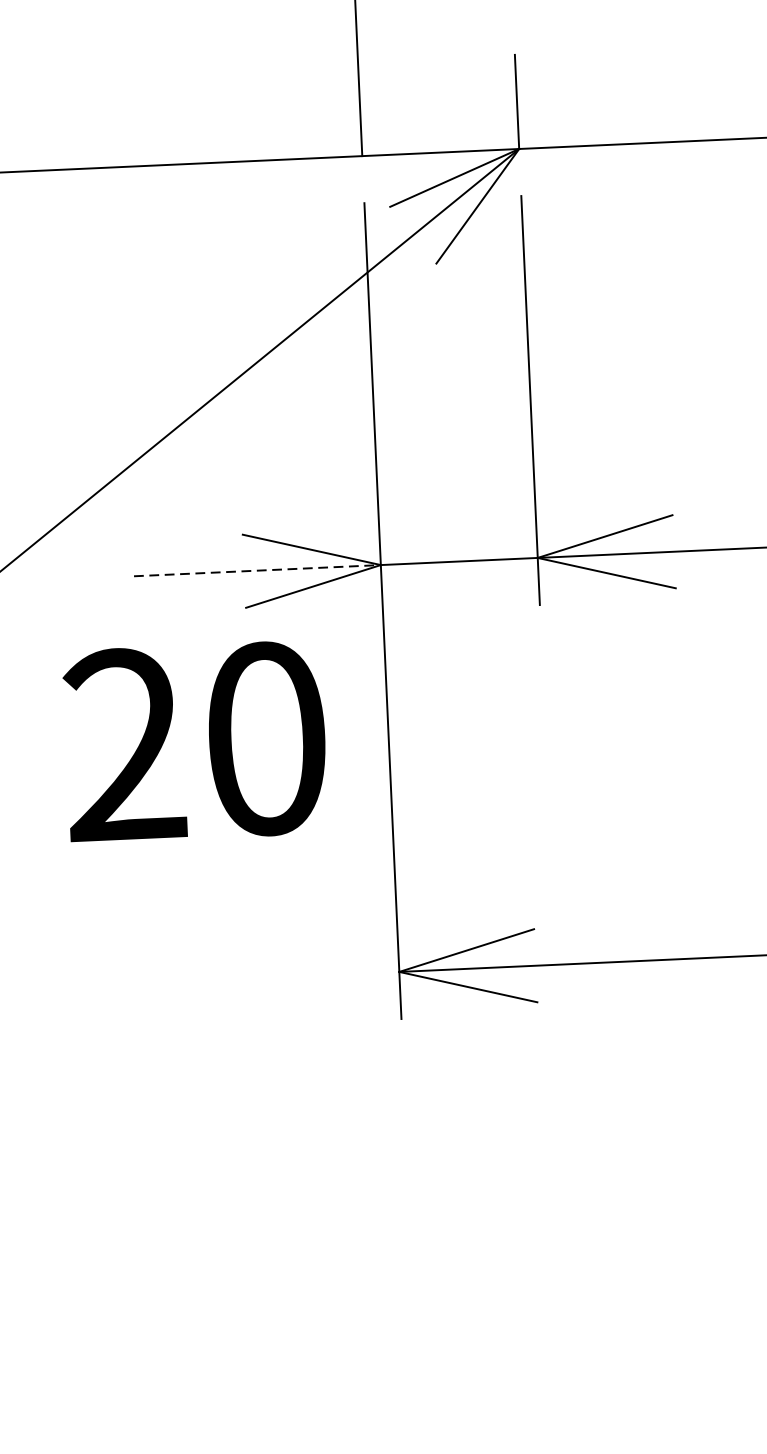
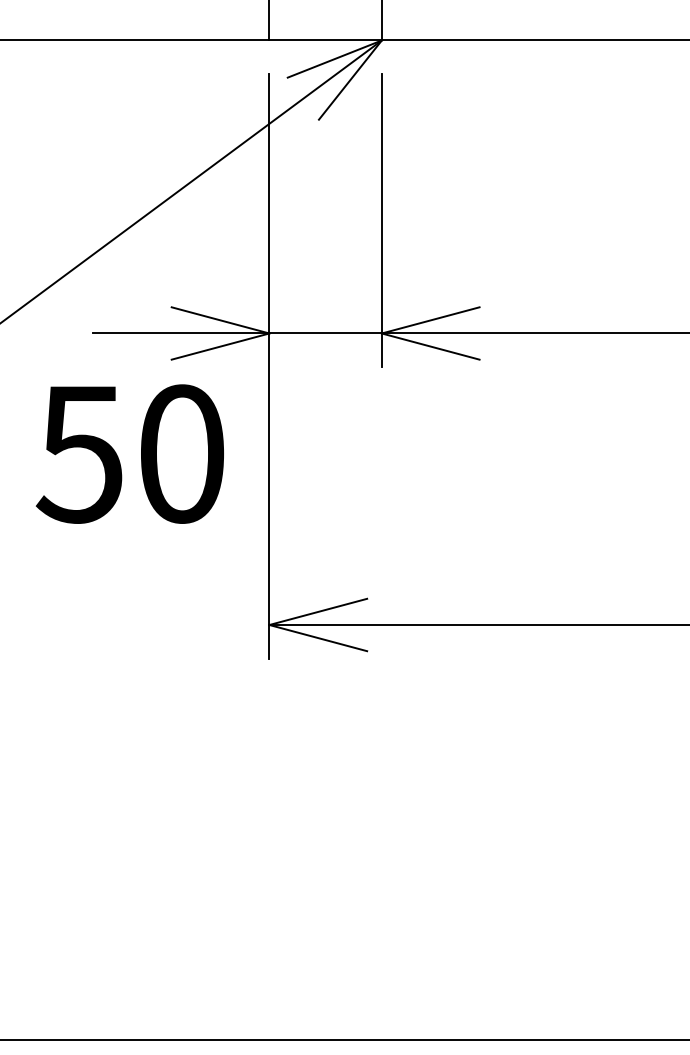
line: (258, 570) -> (181, 333), dashed -> solid
text: (121, 744) -> (78, 453), 20 -> 50

